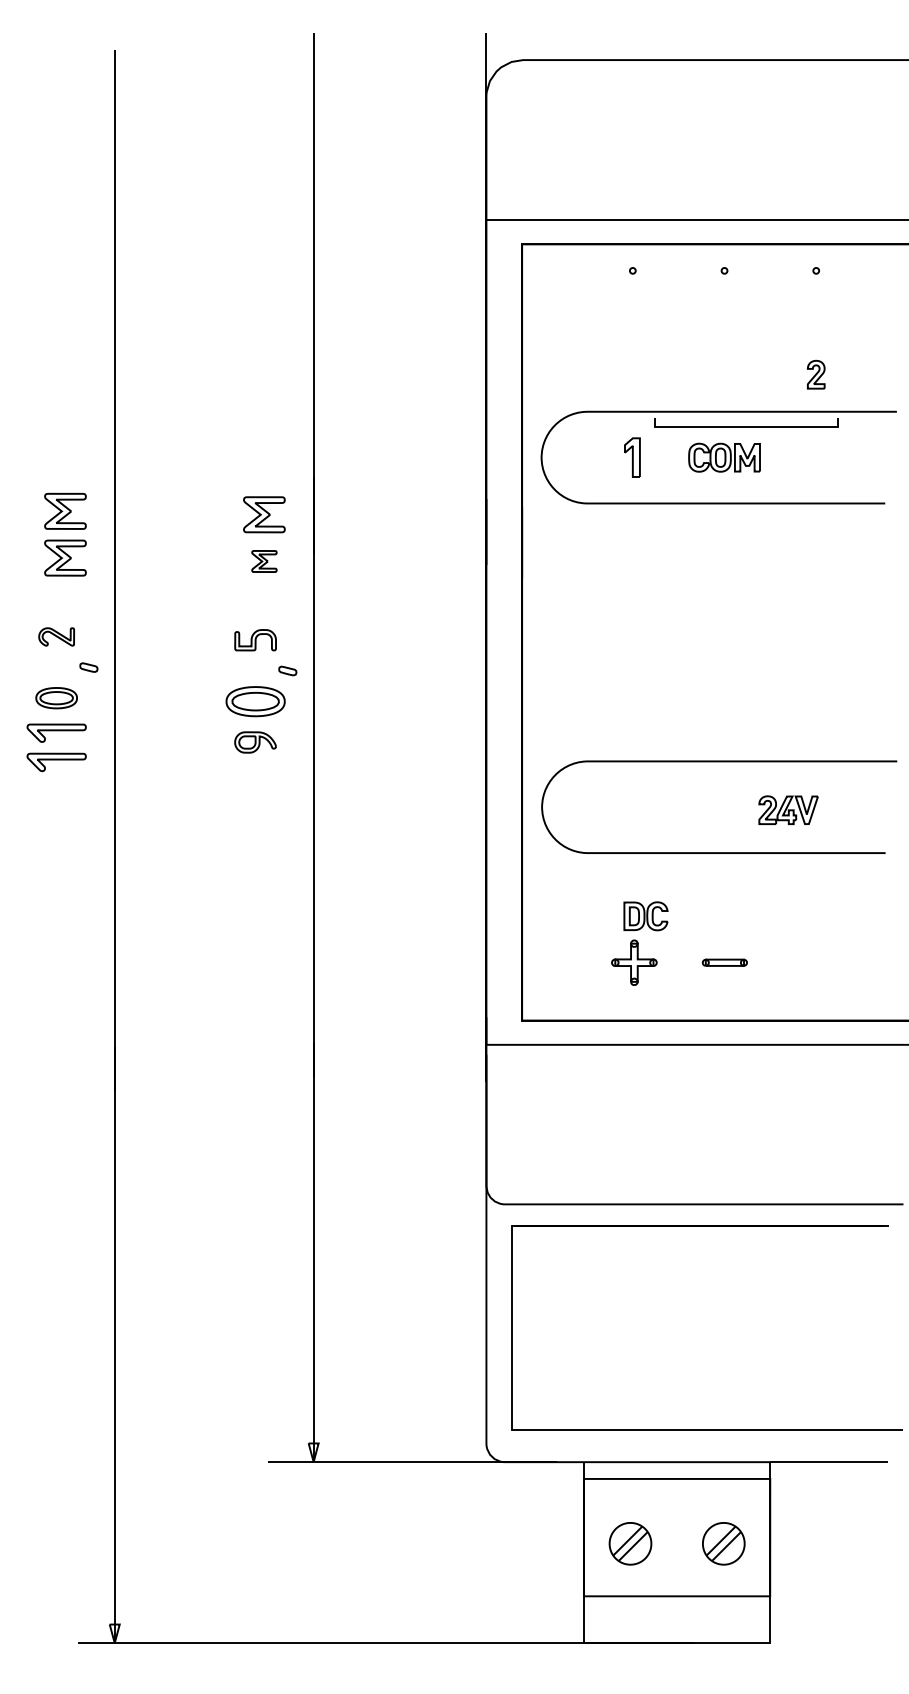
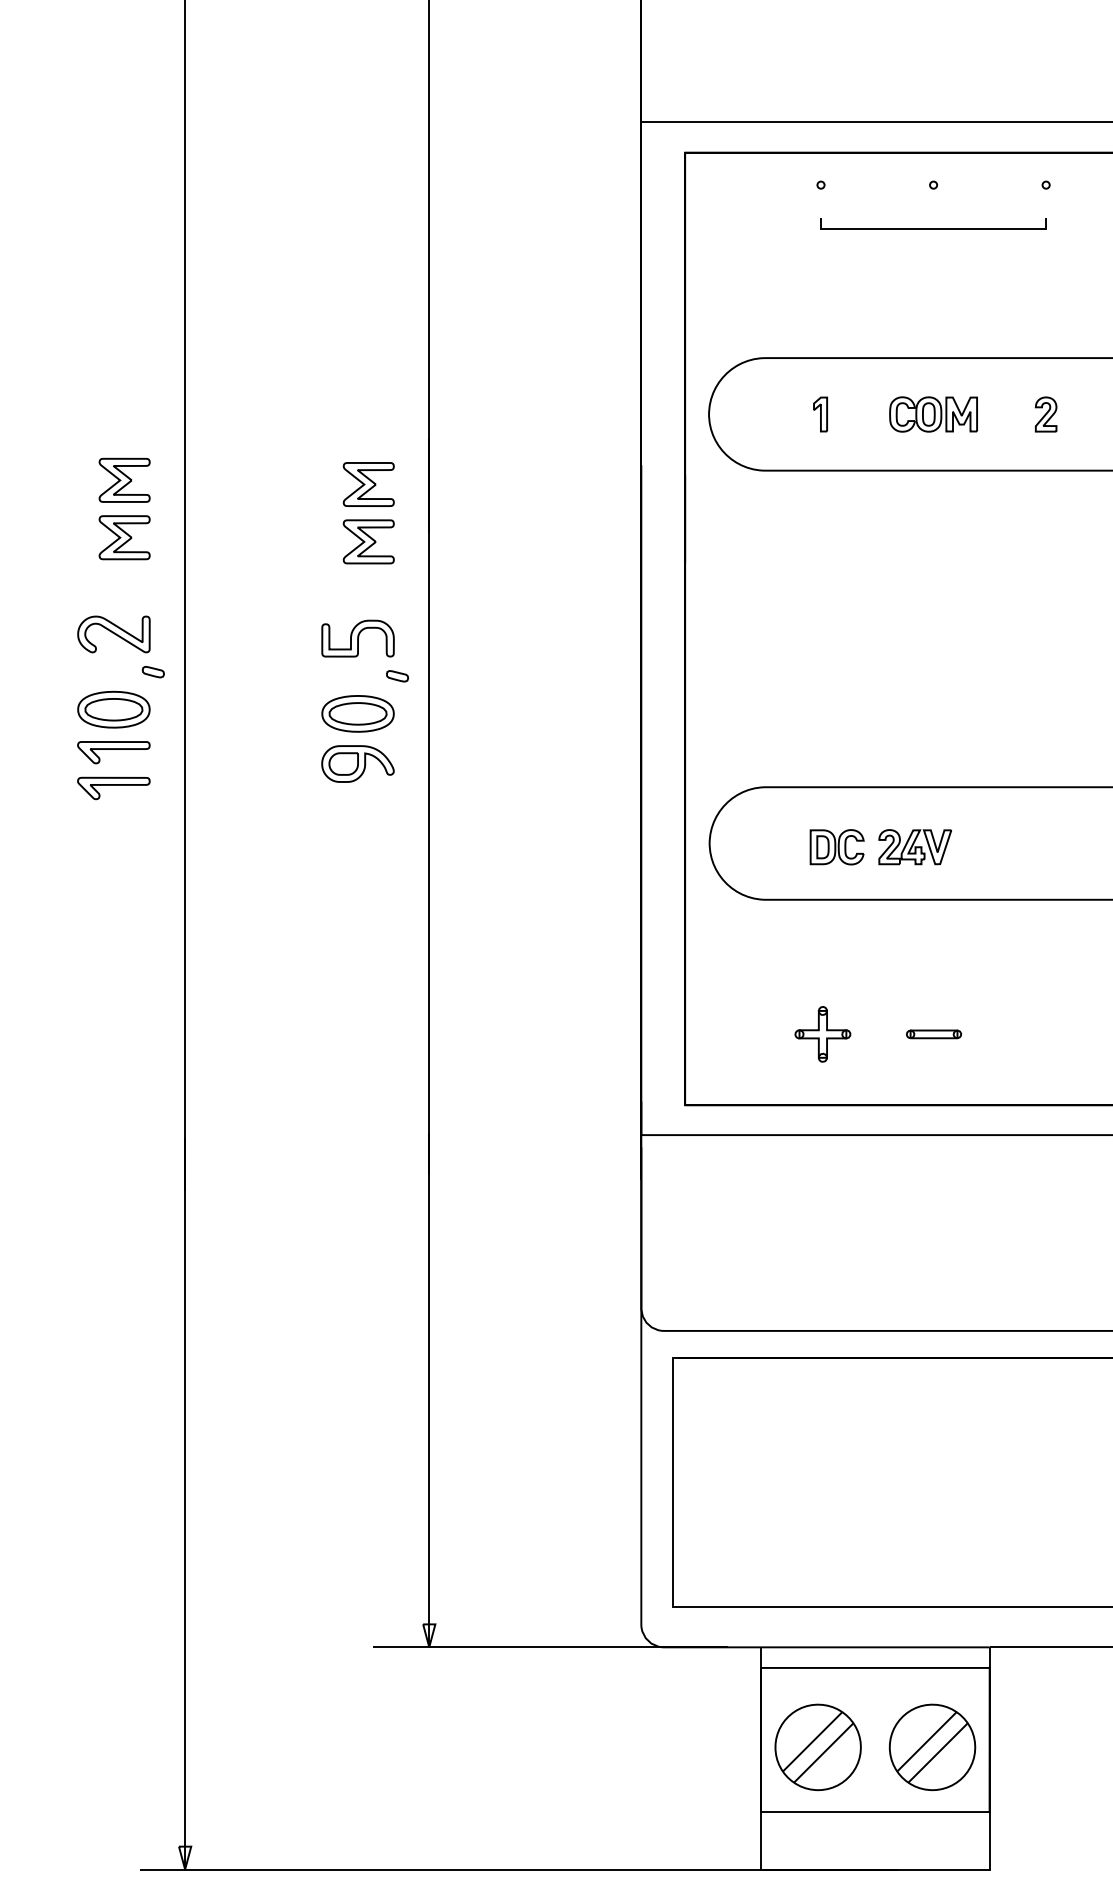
part: (816, 374) -> (1046, 414), moved
curve: (746, 426) -> (933, 228), moved
part: (632, 457) -> (820, 414), size x0.71
part: (264, 561) -> (368, 541), size x1.67
part: (56, 636) -> (113, 633), size x1.67
part: (255, 639) -> (357, 637), size x1.43
part: (56, 697) -> (113, 708), size x1.43
part: (255, 742) -> (357, 764), size x1.43
part: (788, 809) -> (915, 846), moved
part: (645, 916) -> (836, 847), moved
part: (630, 1543) -> (818, 1747), size x1.67
part: (723, 1543) -> (932, 1747), size x1.67

